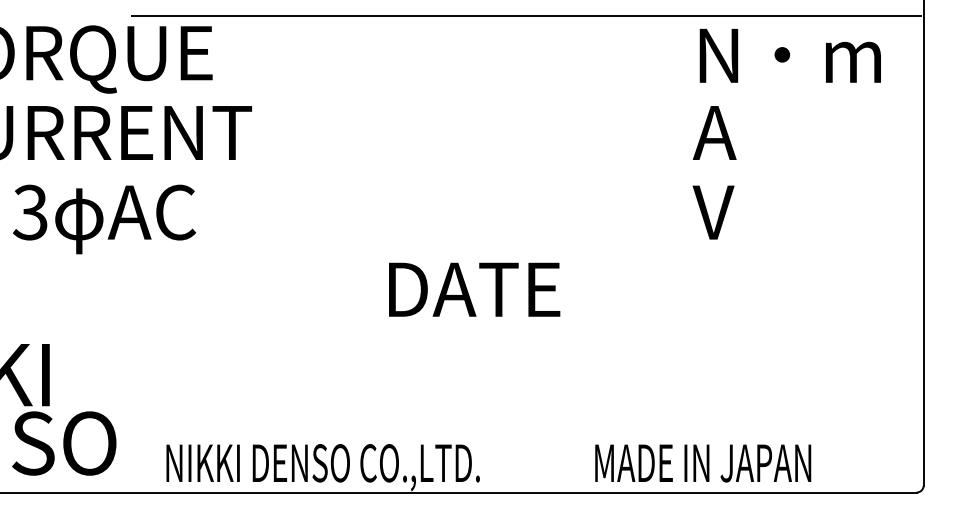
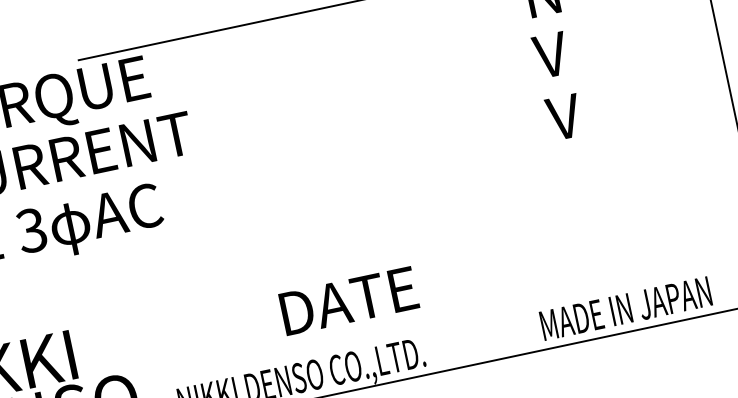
text: (714, 132) -> (551, 54), A -> V
text: (474, 289) -> (349, 300), moved
text: (703, 463) -> (626, 308), moved

